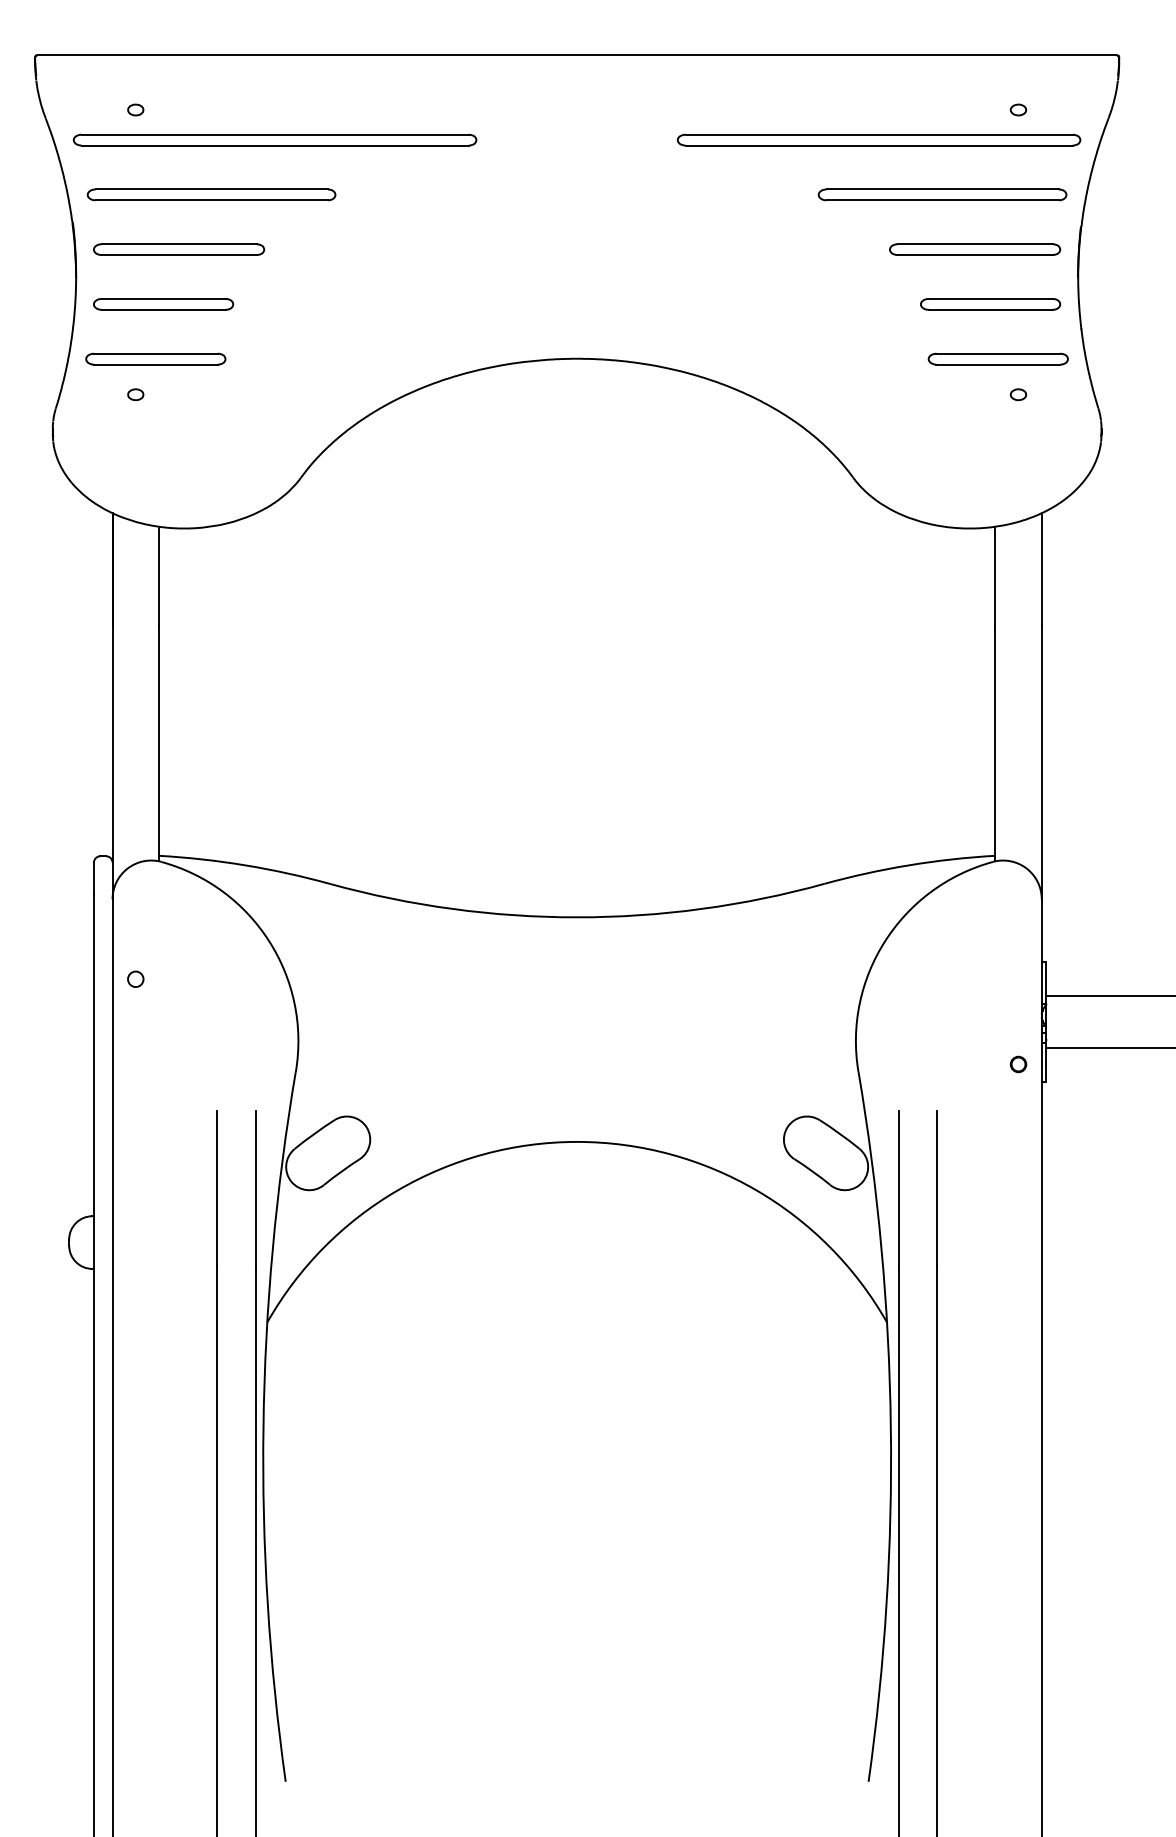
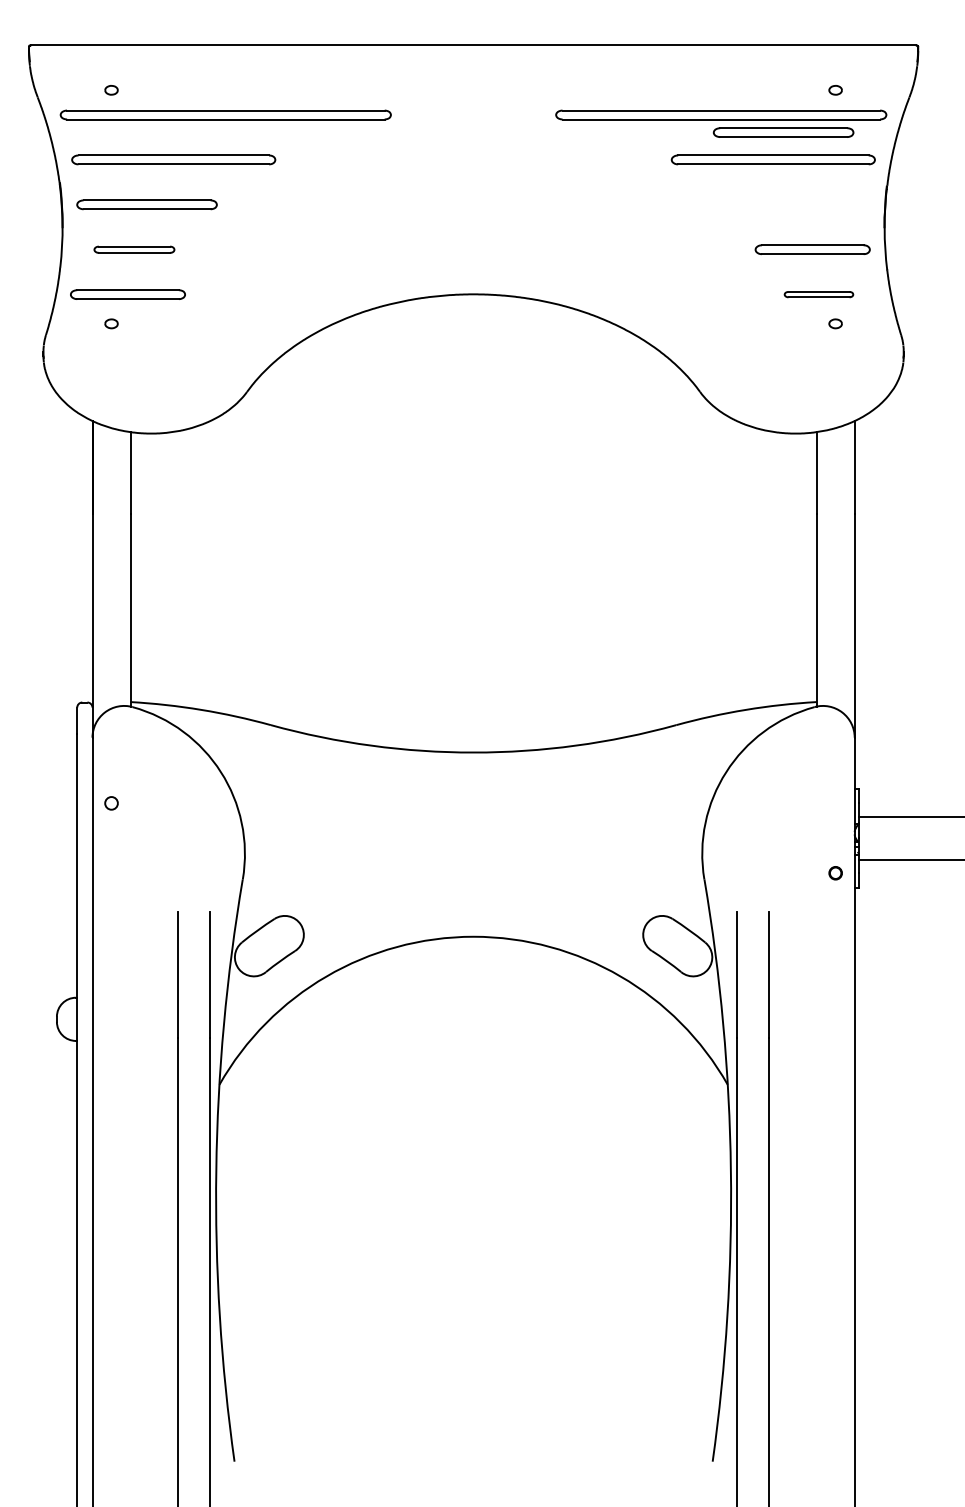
part: (975, 249) -> (783, 132), moved
part: (163, 304) -> (134, 249), size x0.7
part: (997, 358) -> (818, 294), size x0.6

